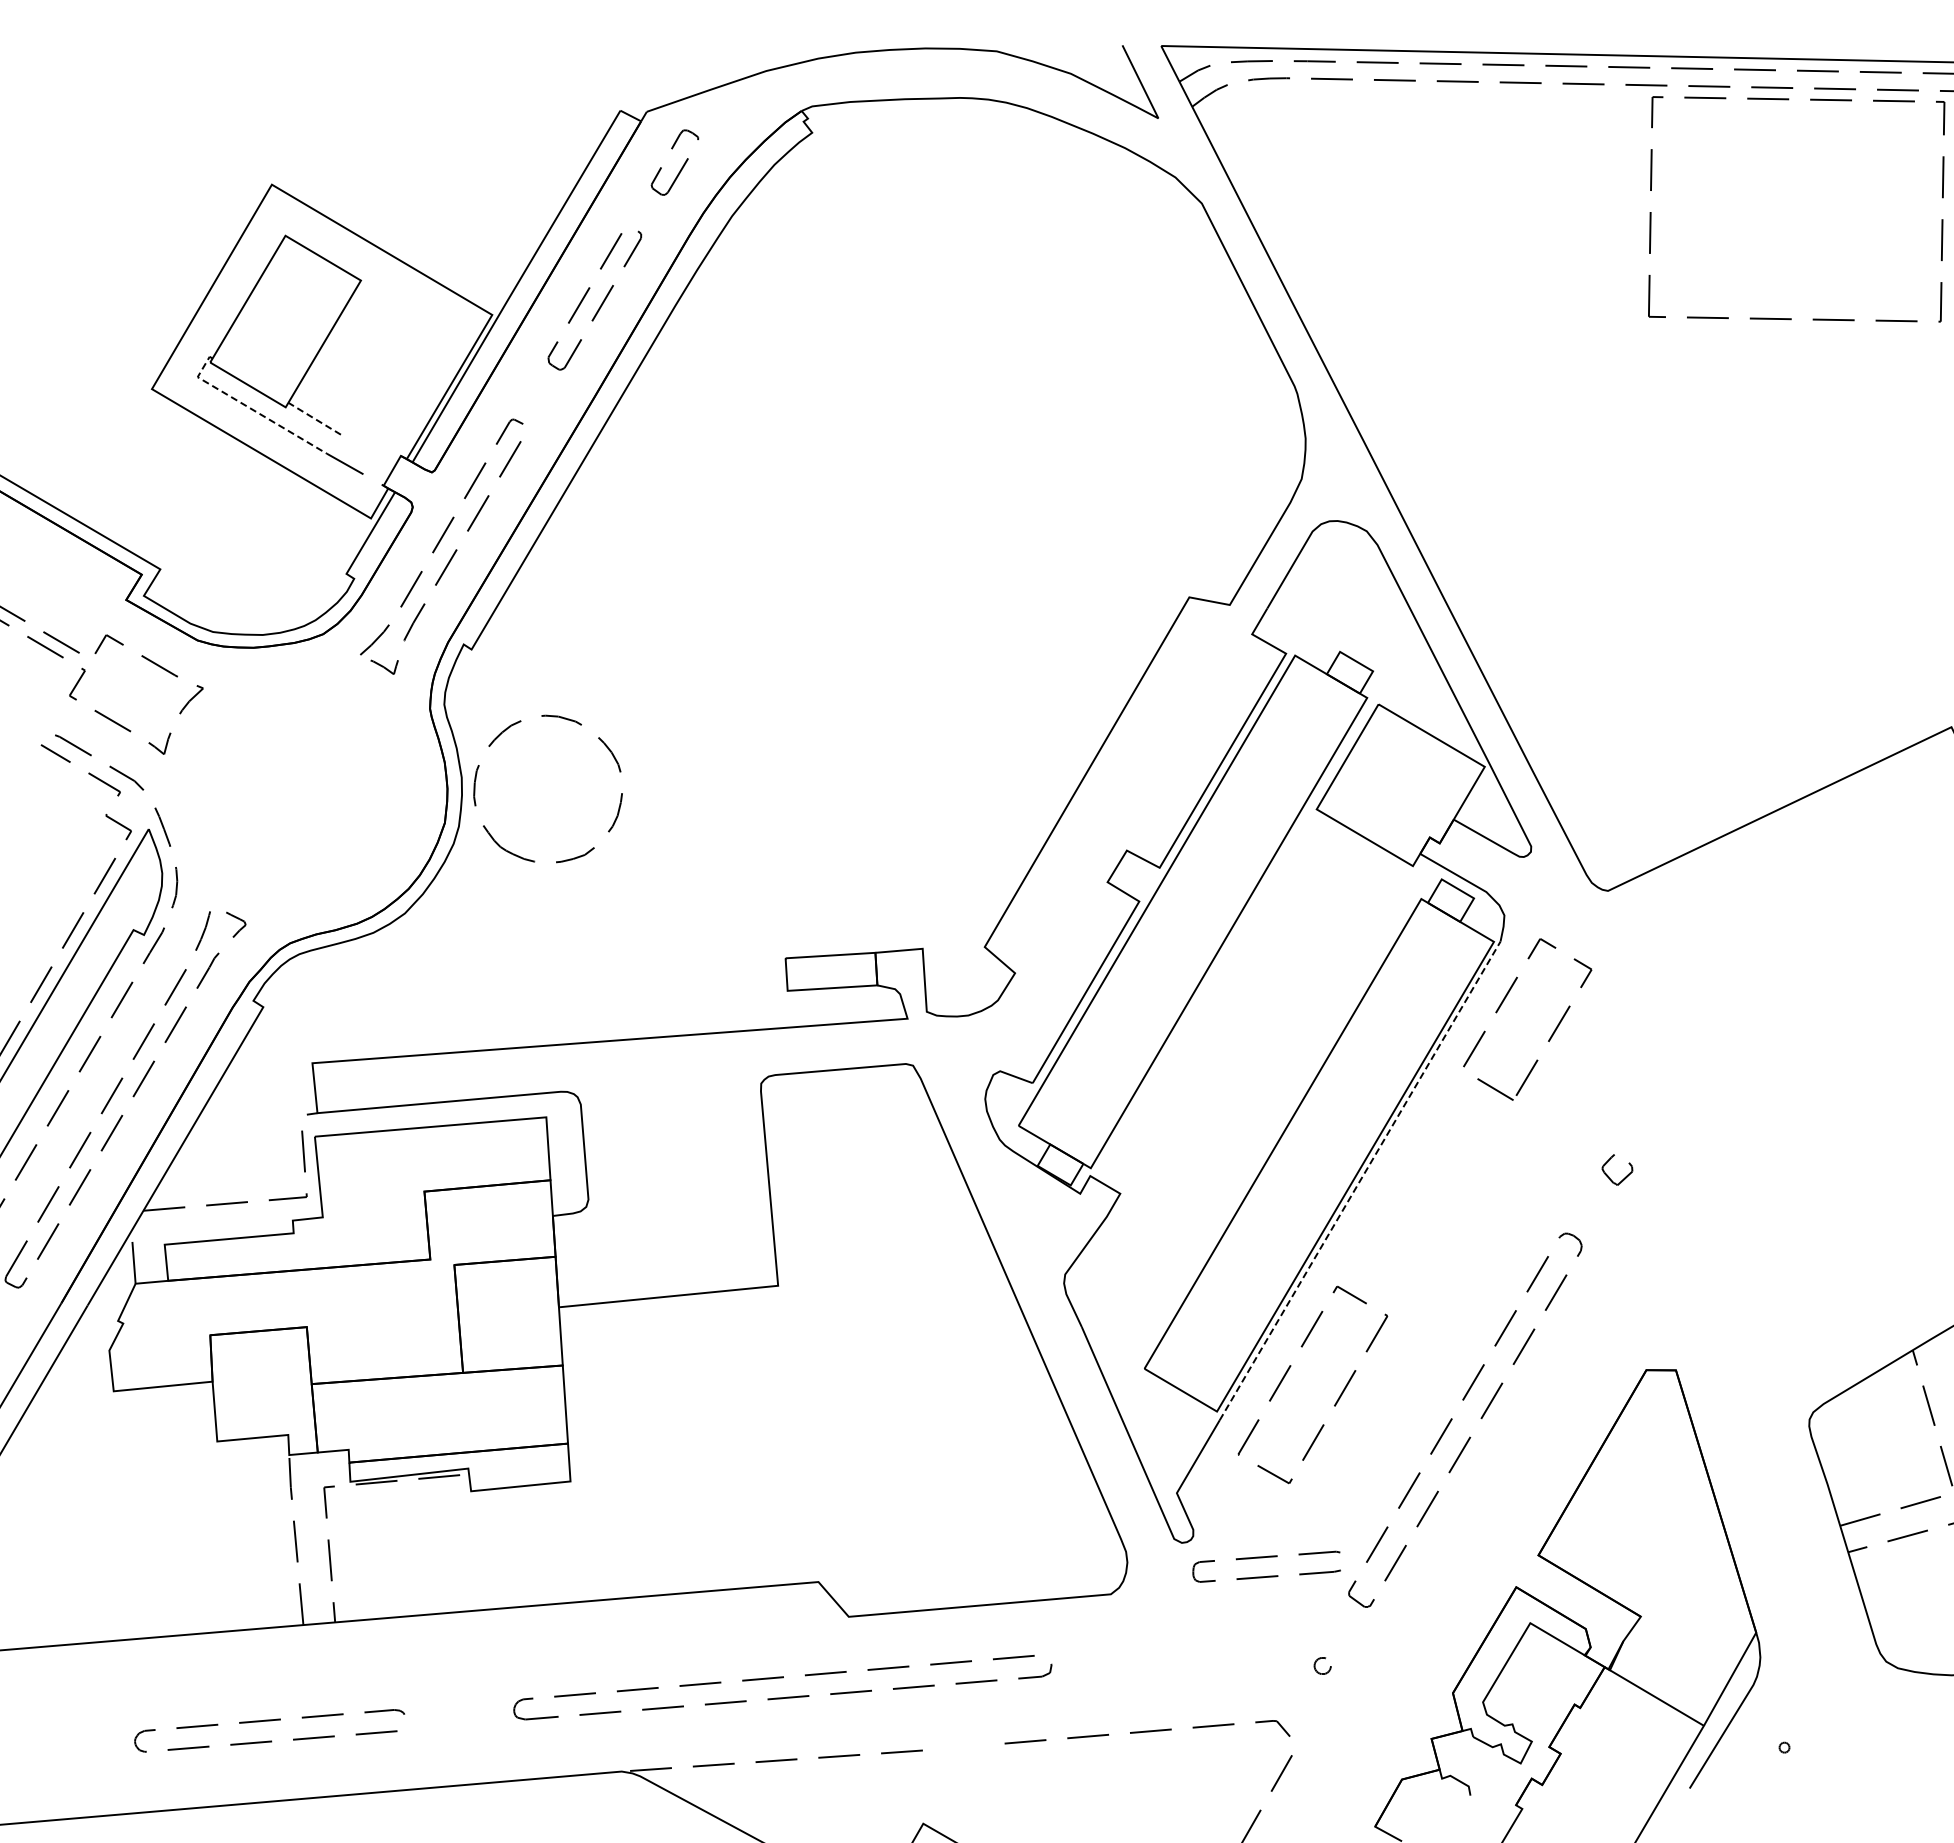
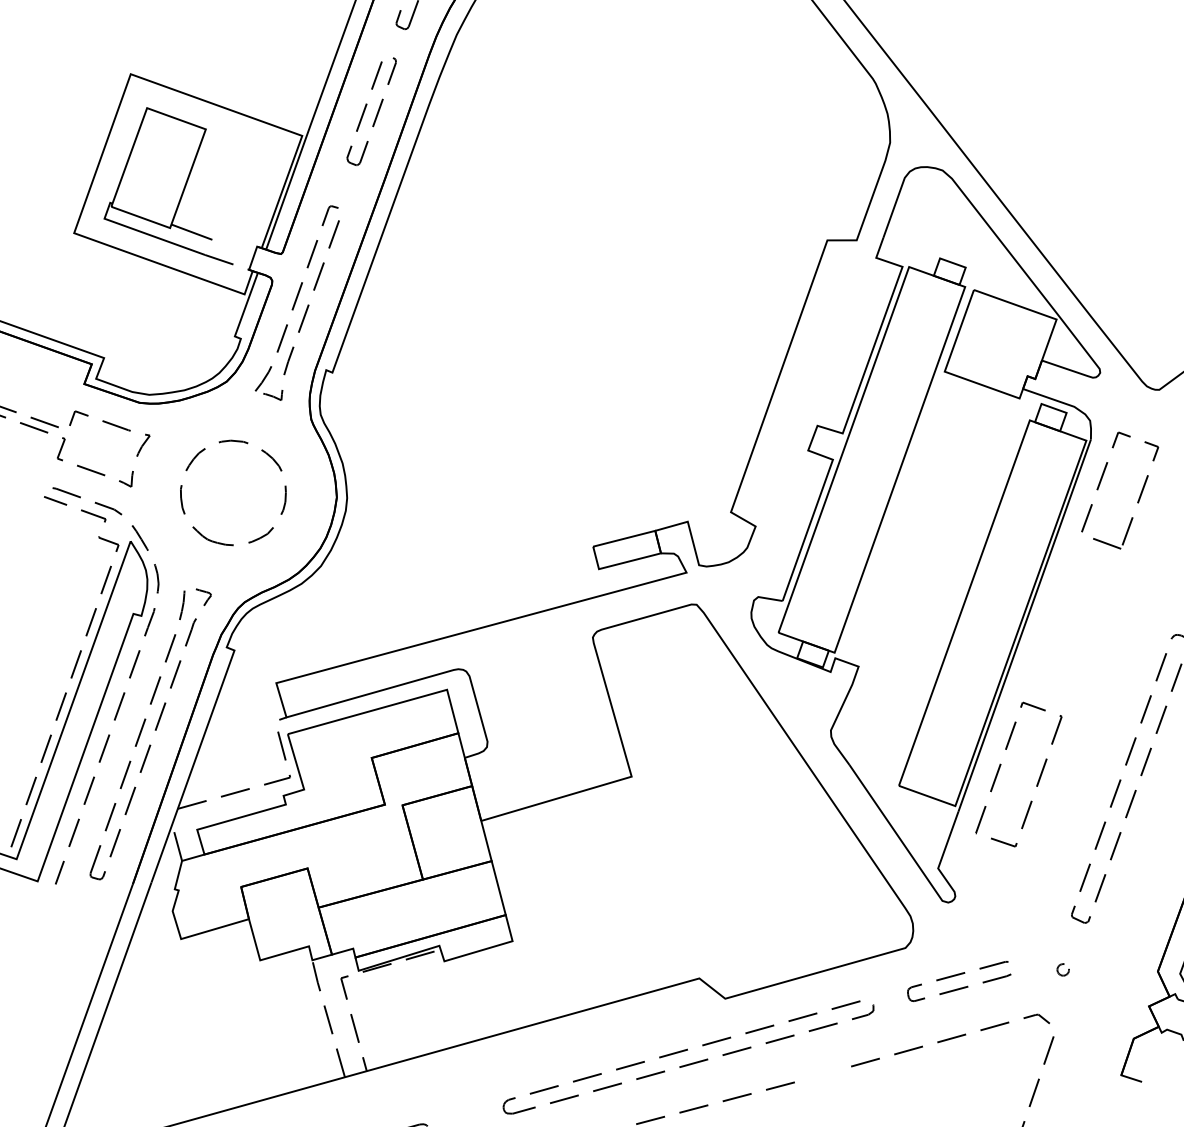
line: (249, 408) -> (144, 233), dashed -> solid
line: (314, 418) -> (191, 232), dashed -> solid
part: (491, 745) -> (187, 469), moved
line: (1360, 1180) -> (1024, 625), dashed -> solid
part: (1263, 1558) -> (955, 976), moved

